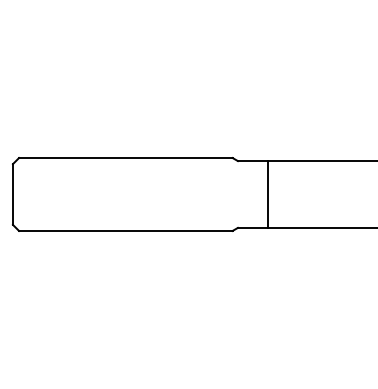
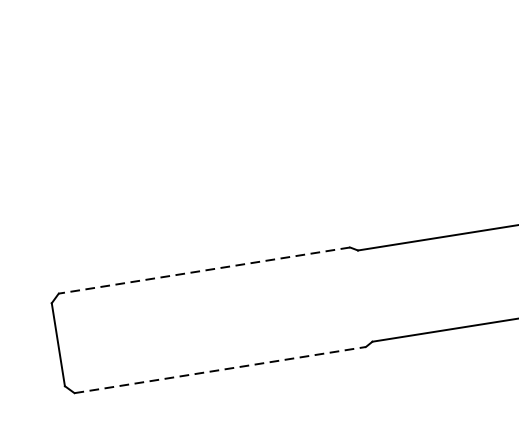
line: (125, 158) -> (204, 271), solid -> dashed
line: (268, 194) -> (406, 289), removed
line: (125, 230) -> (219, 369), solid -> dashed

